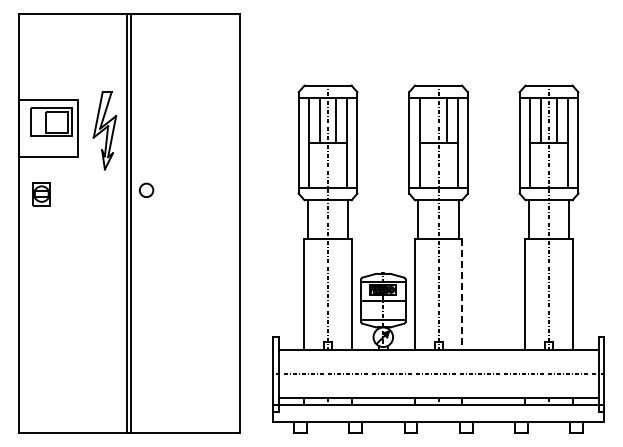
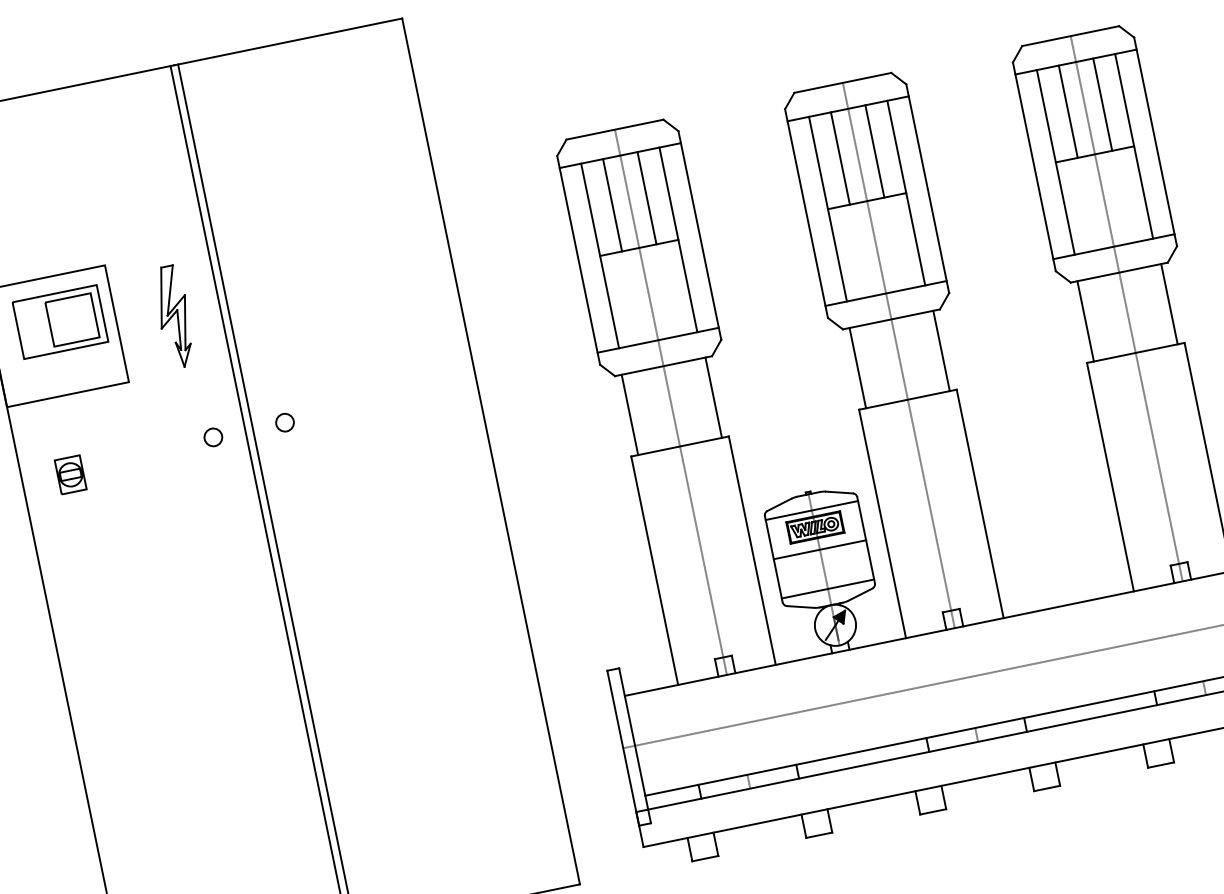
line: (430, 120) -> (840, 158), added
part: (105, 130) -> (175, 316), size x0.62
circle: (111, 190) -> (212, 437), added
circle: (146, 190) -> (284, 422), size x0.62
part: (41, 194) -> (70, 475), size x0.71
line: (462, 295) -> (981, 505), dashed -> solid

